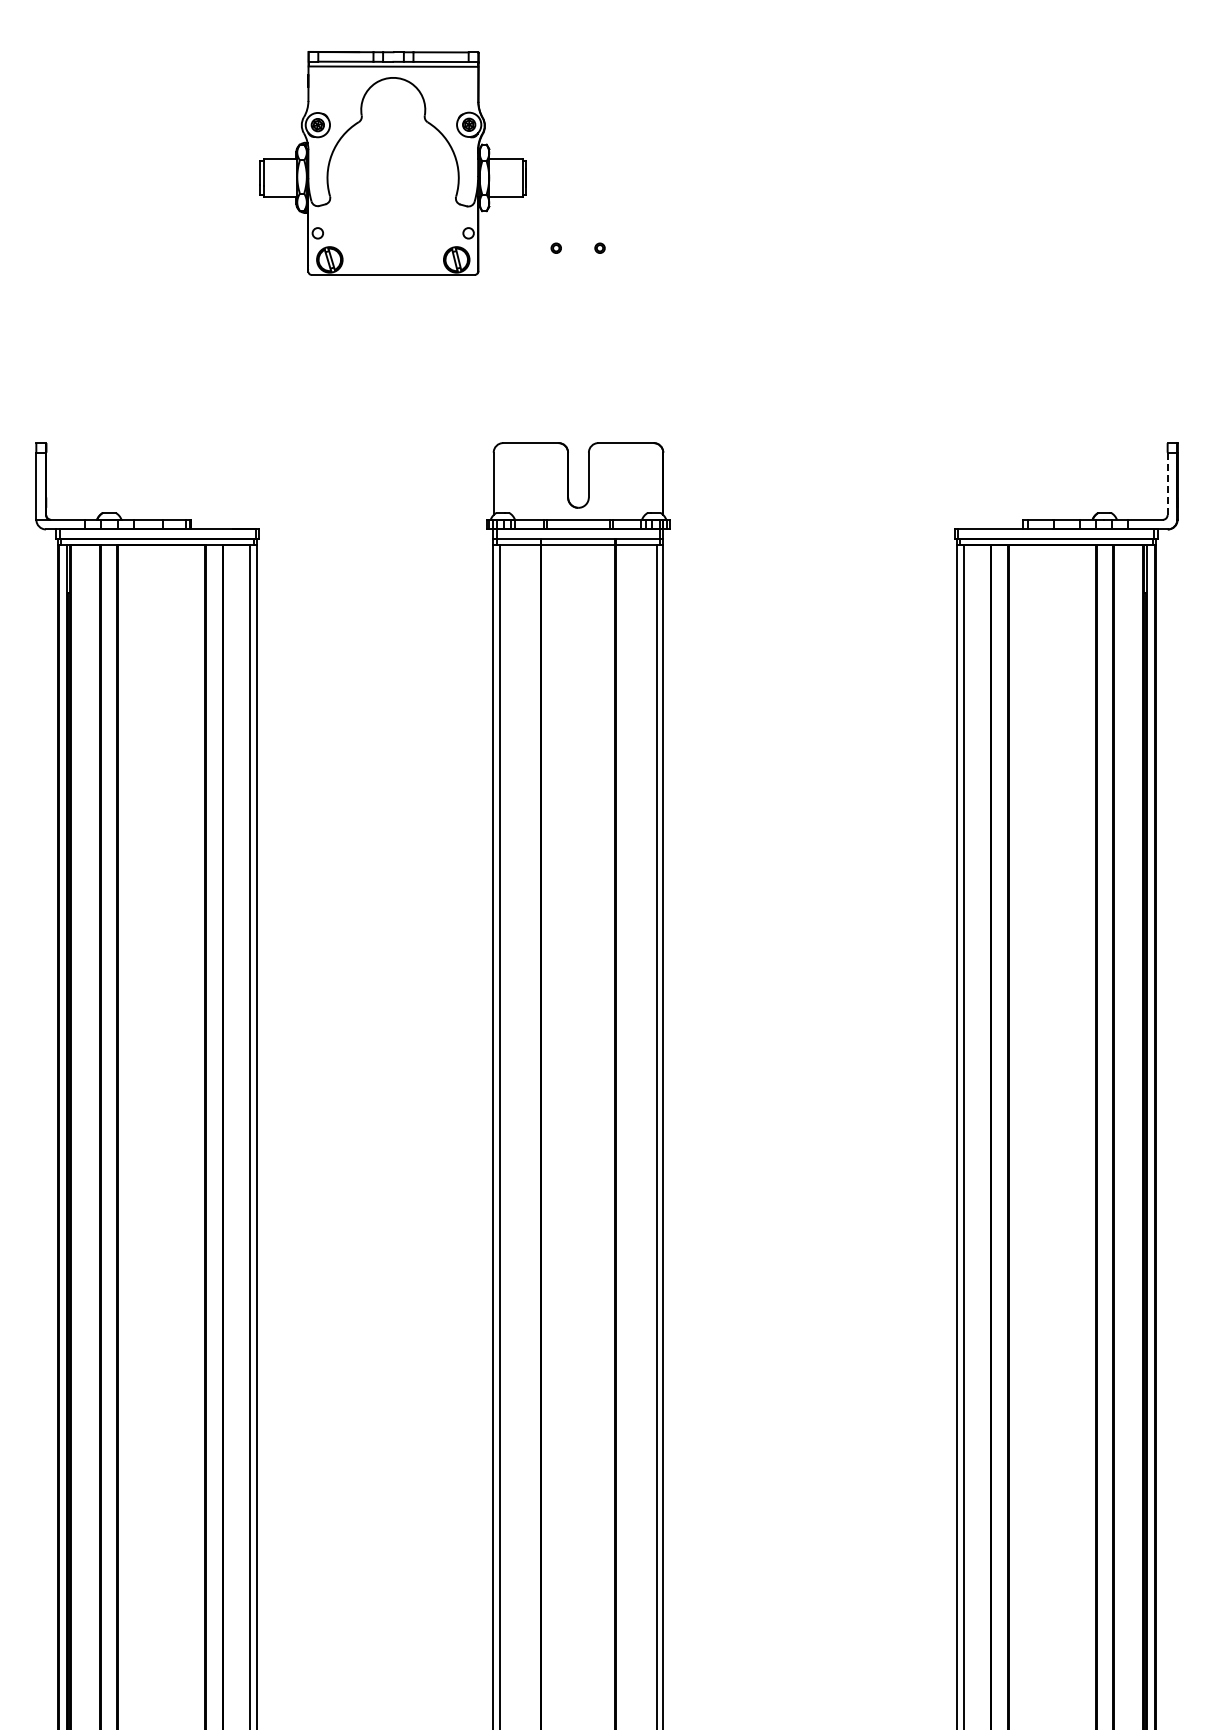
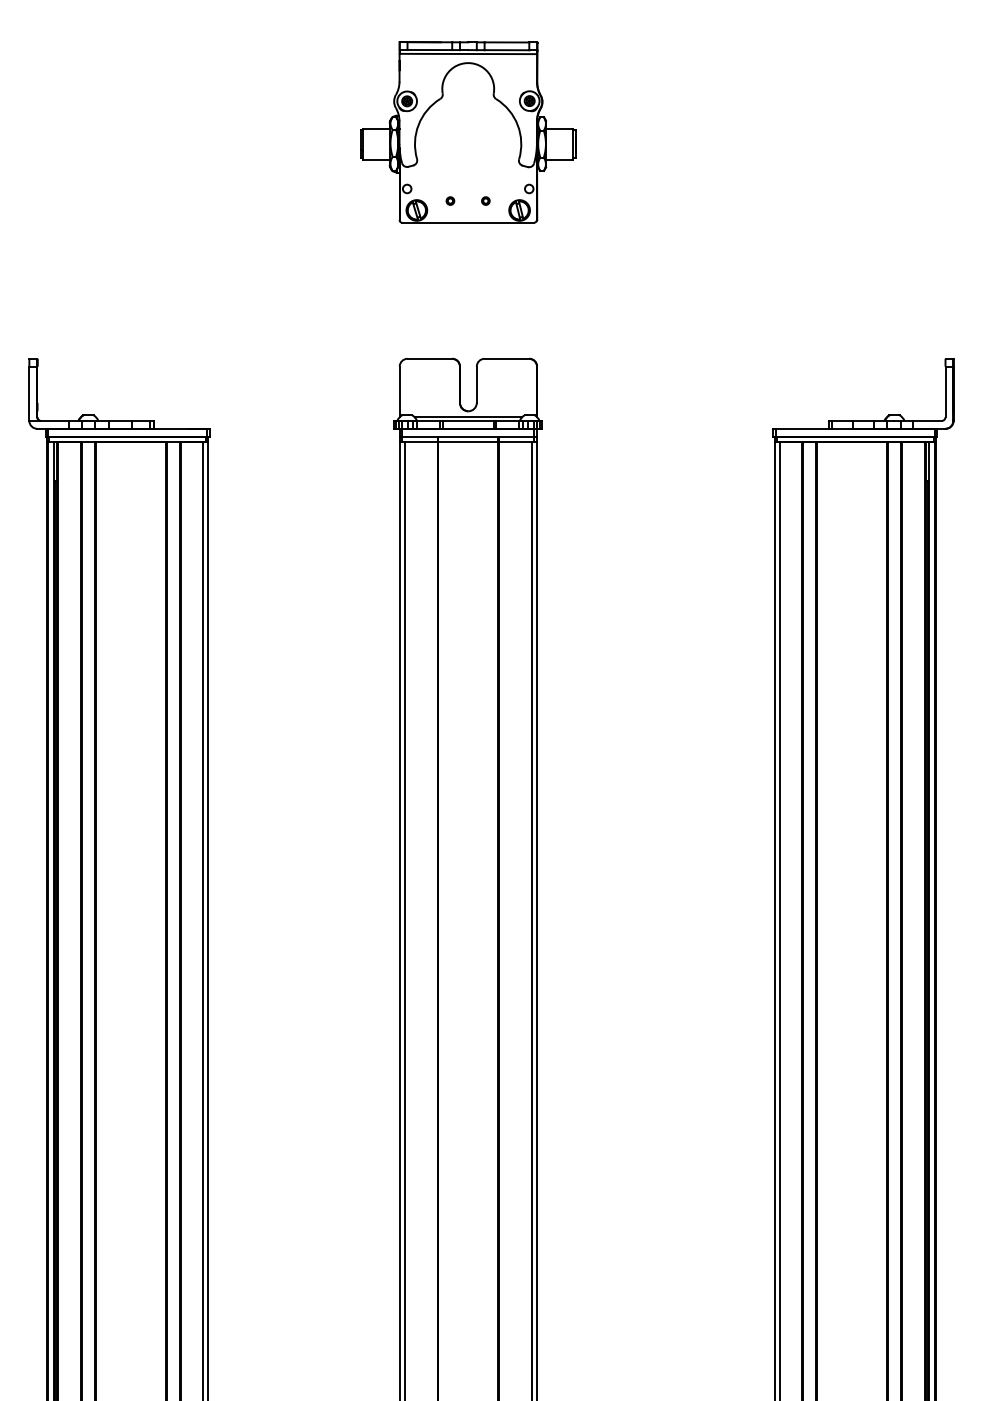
part: (392, 163) -> (467, 132), moved
line: (1167, 483) -> (945, 391), dashed -> solid
line: (578, 515) -> (468, 417), added

